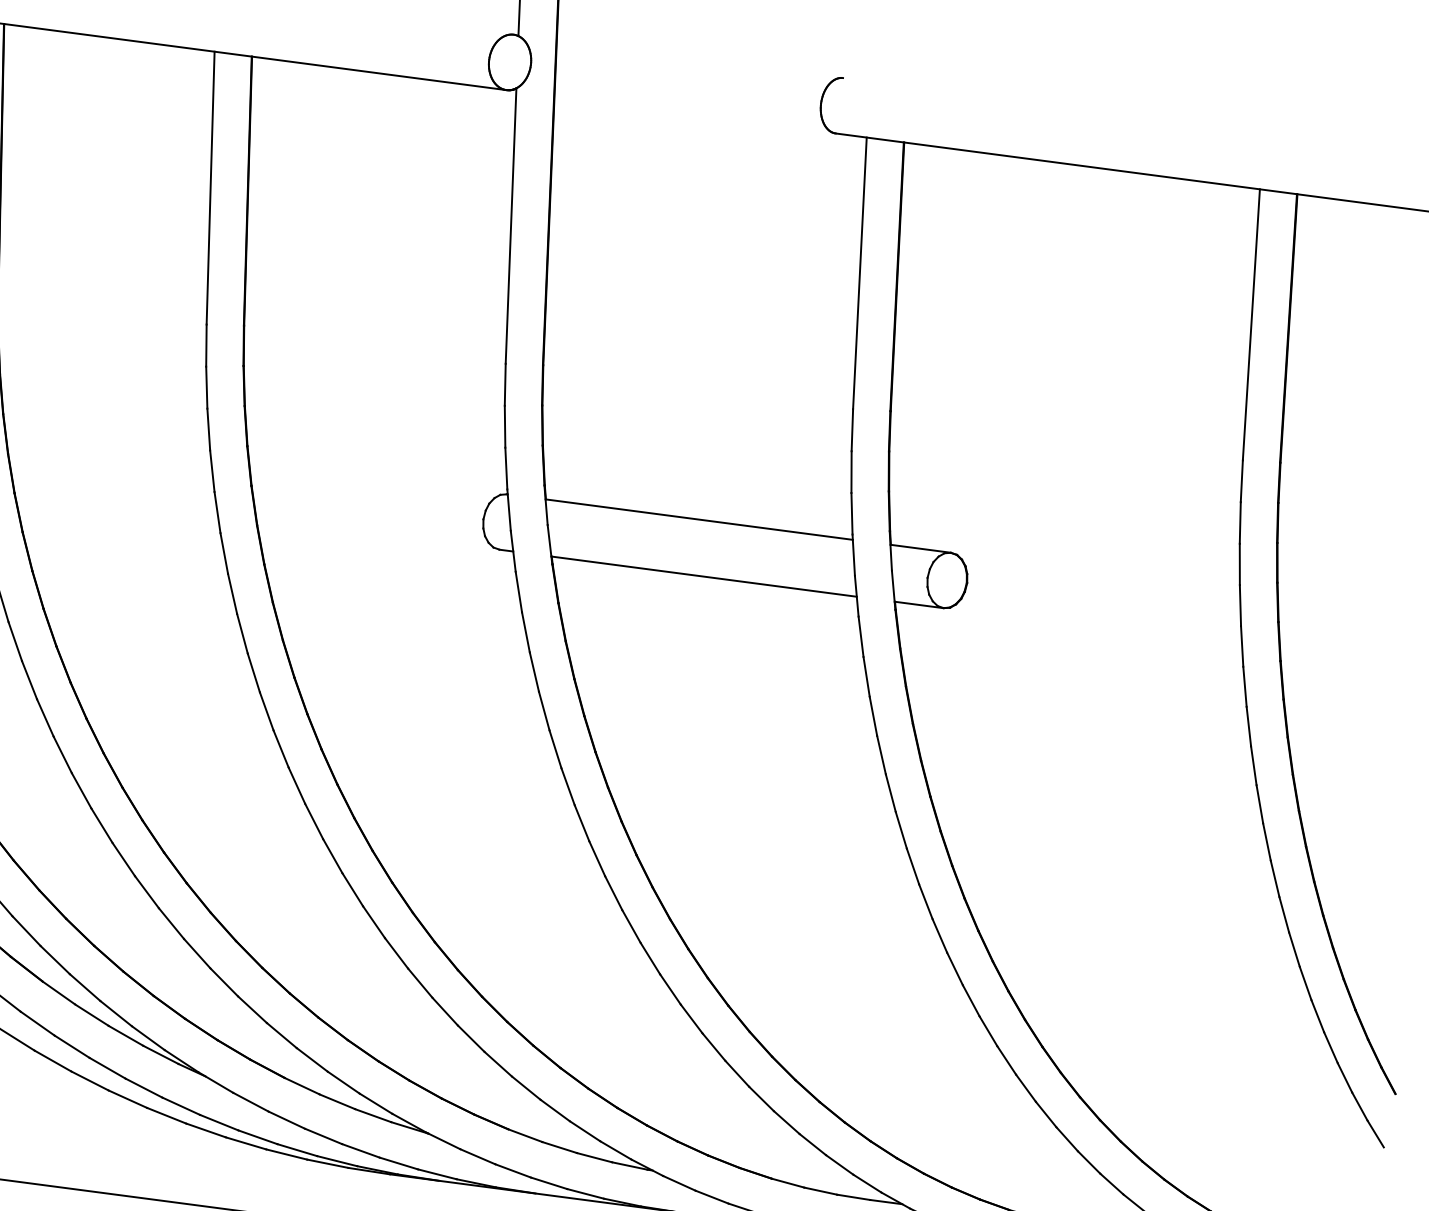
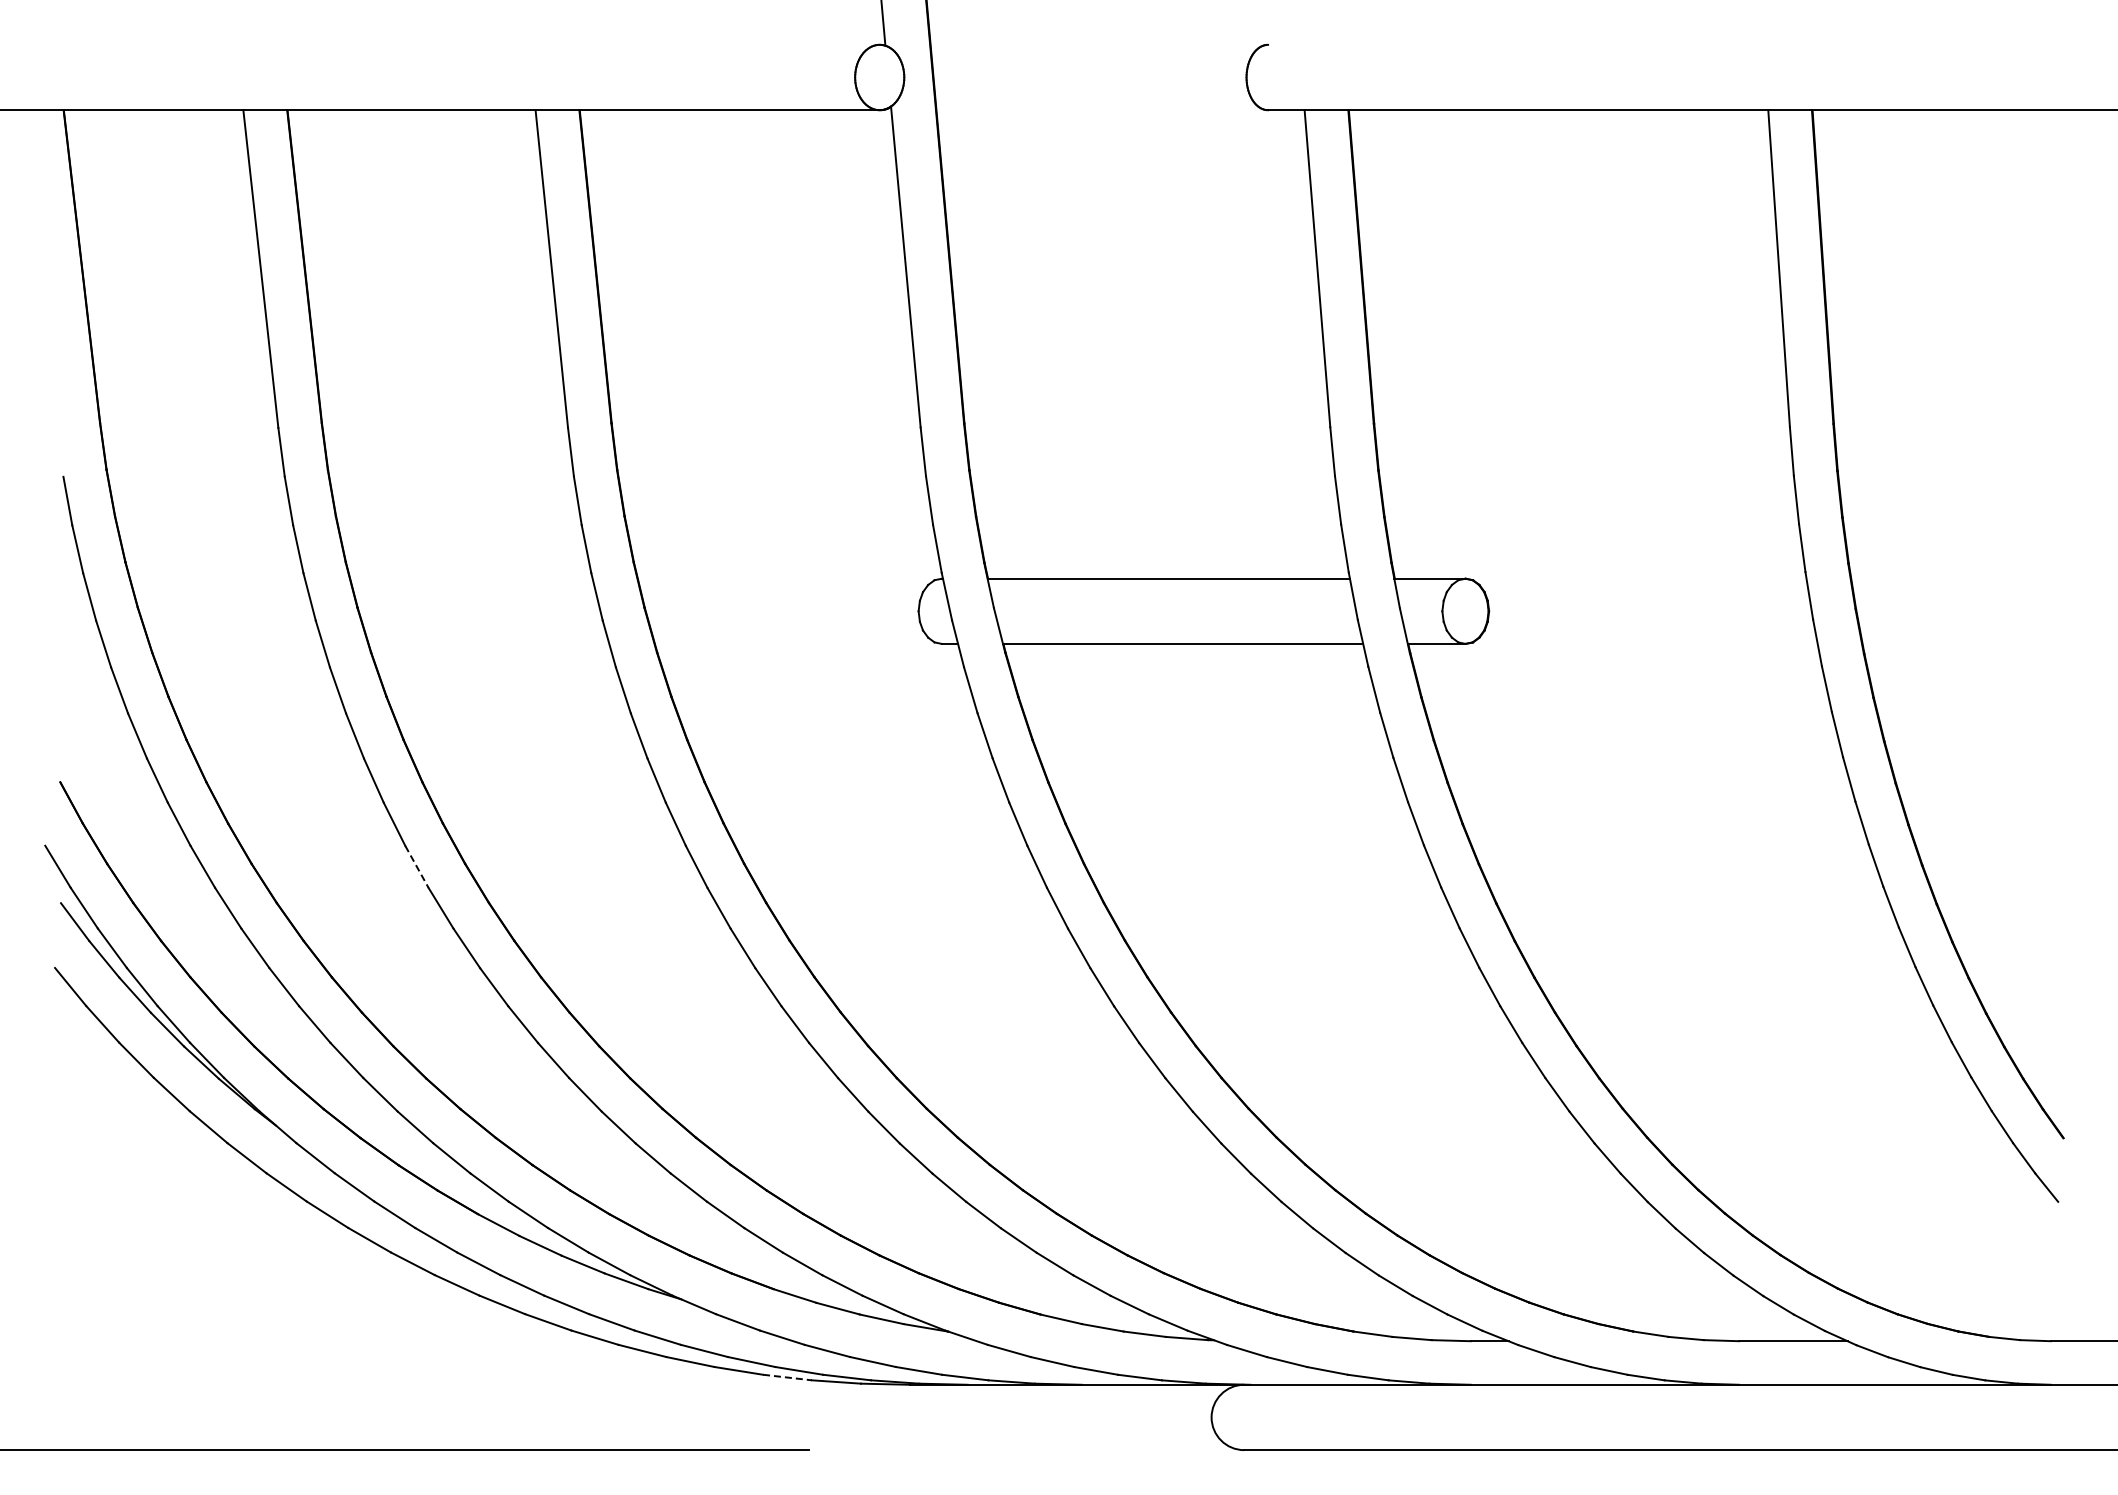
line: (29, 680) -> (417, 867), solid -> dashed
line: (286, 1154) -> (787, 1377), solid -> dashed

